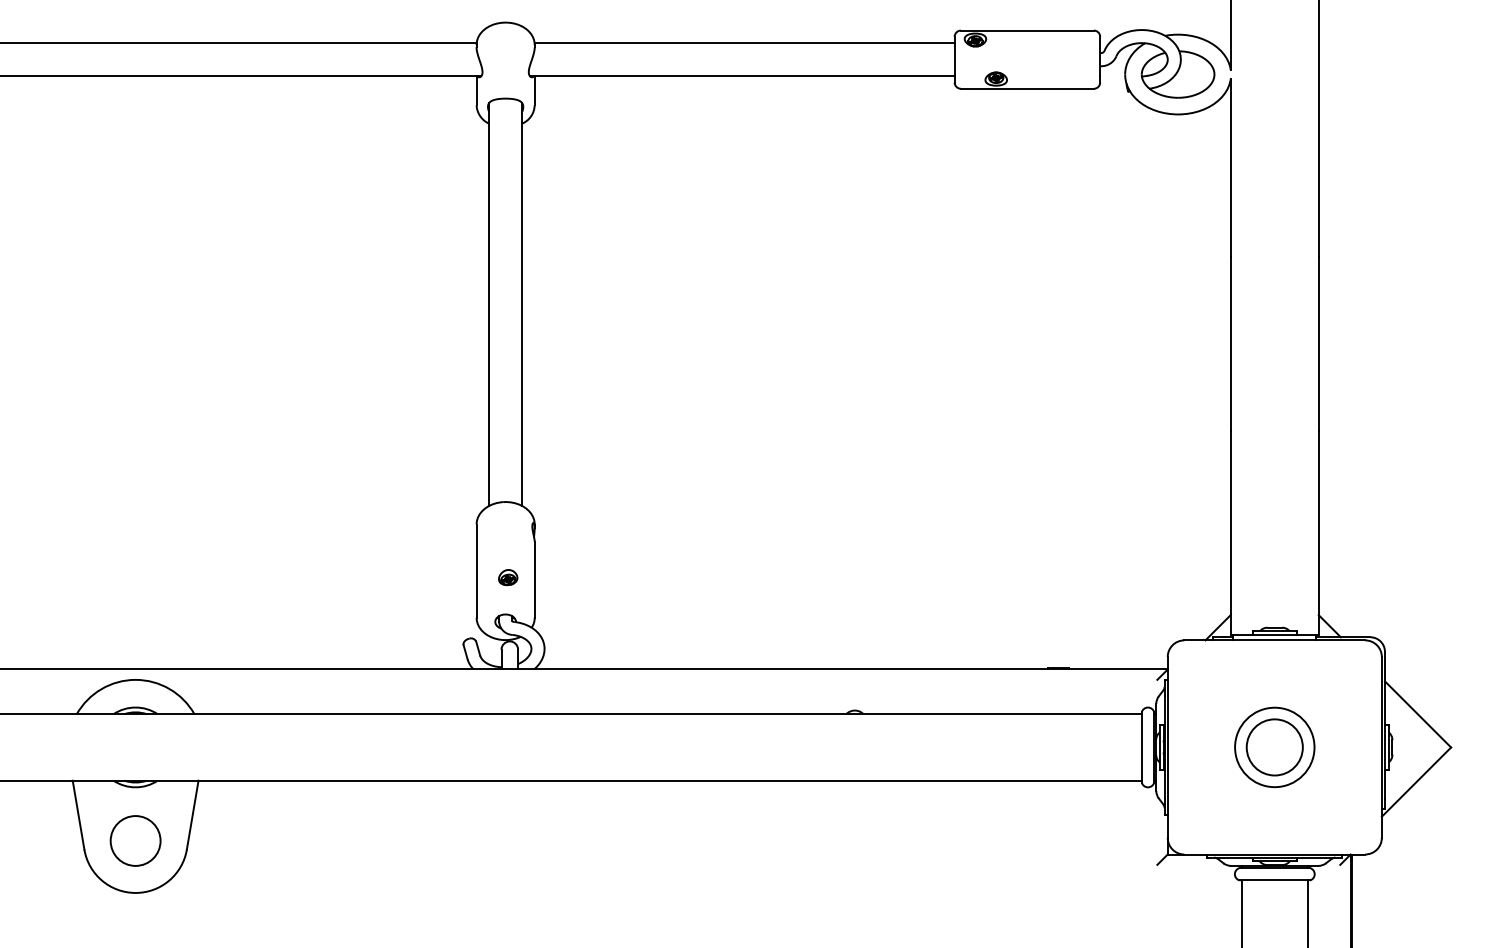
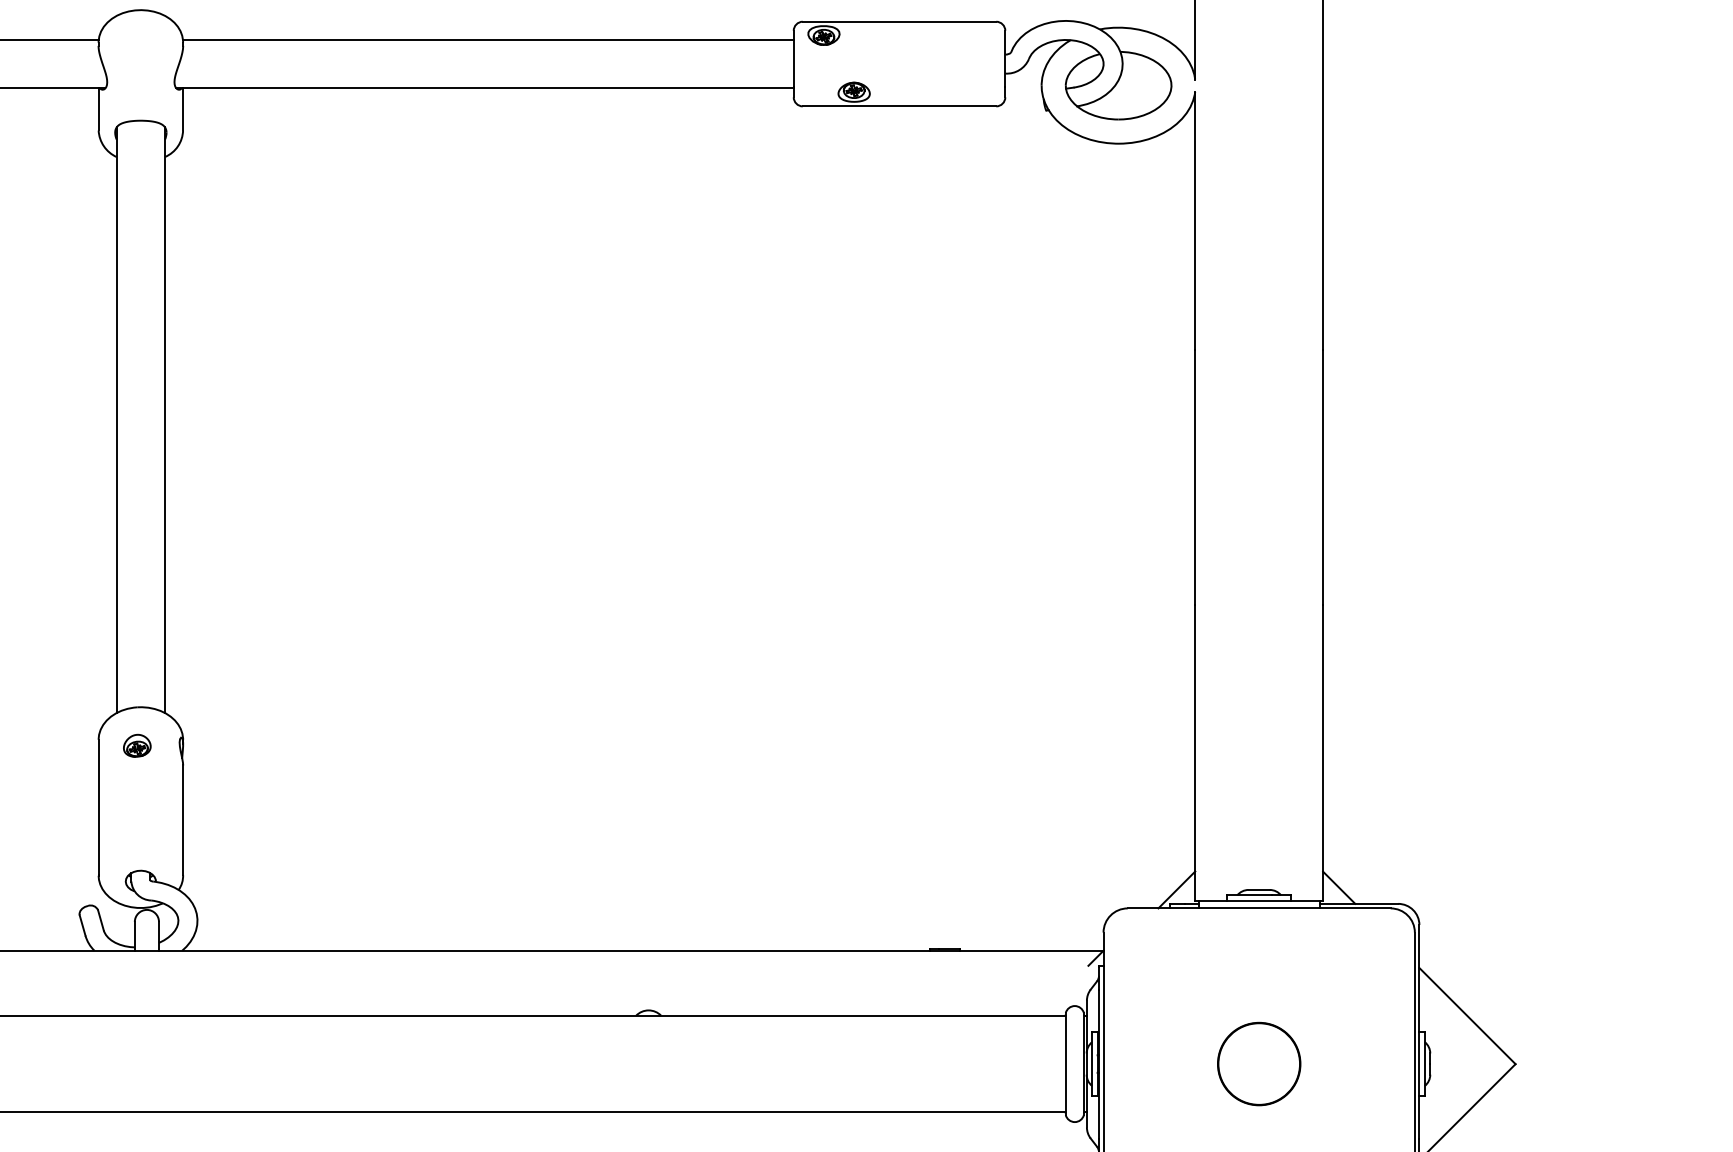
part: (508, 577) -> (137, 745), moved
circle: (1274, 747) -> (1258, 1064), size x0.71

